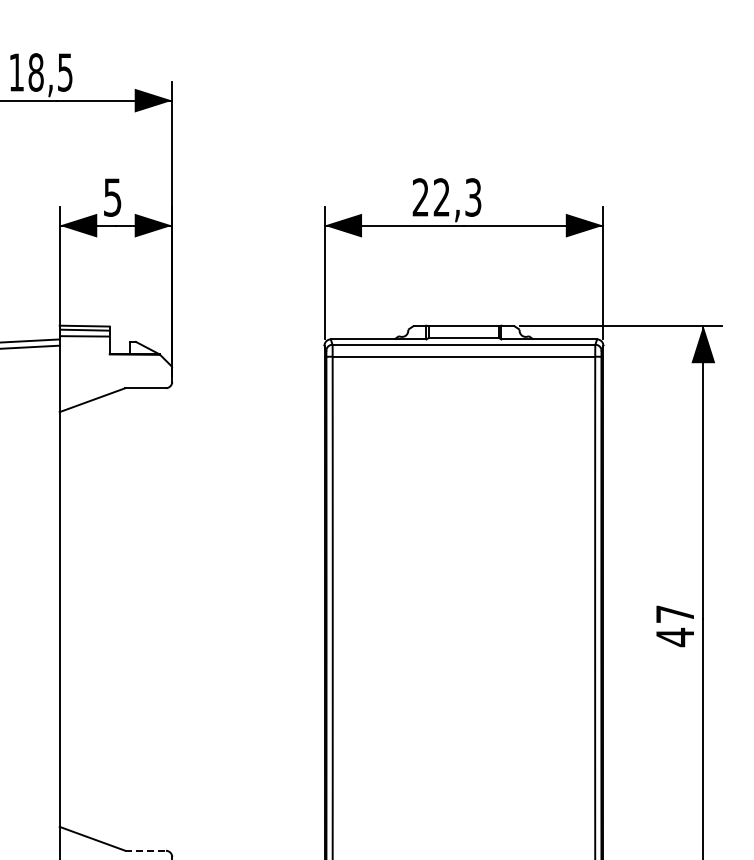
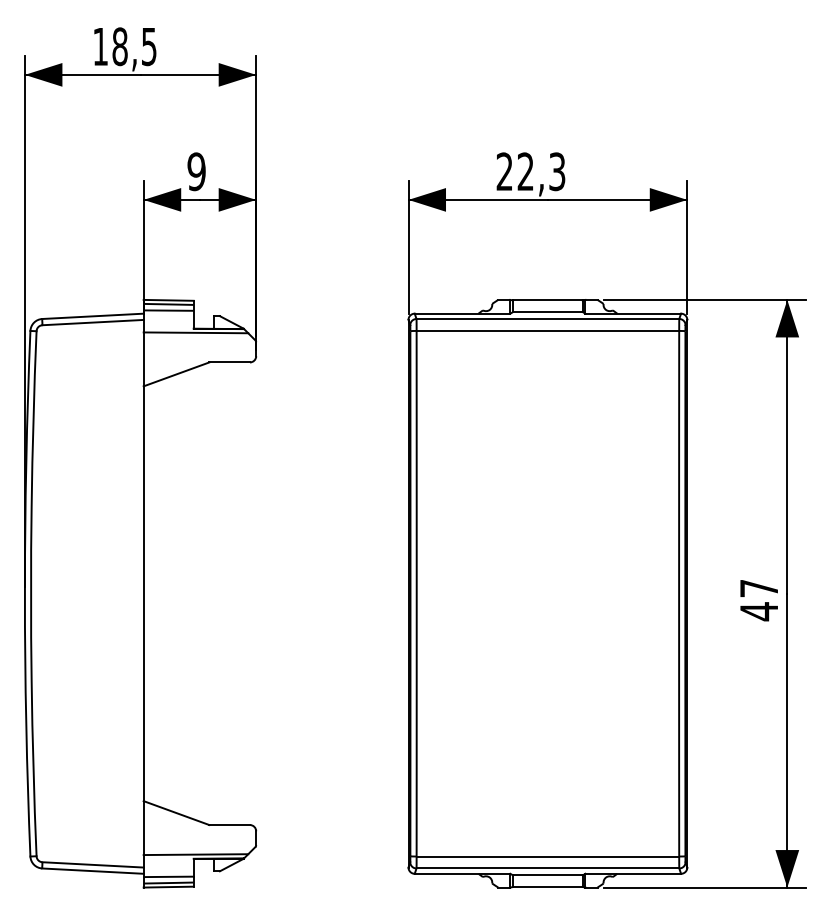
text: (112, 197) -> (196, 171), 5 -> 9
line: (111, 358) -> (195, 332), added
line: (146, 851) -> (230, 825), dashed -> solid

